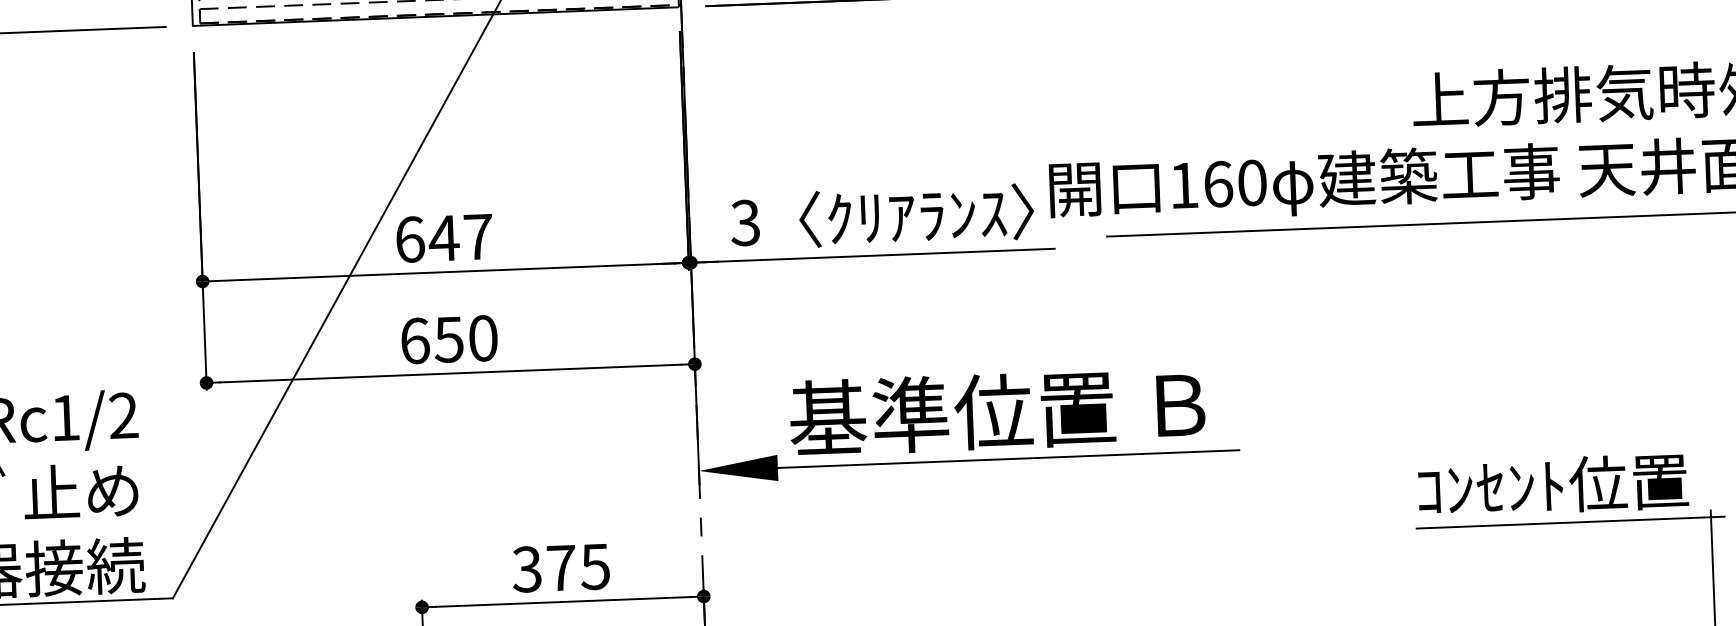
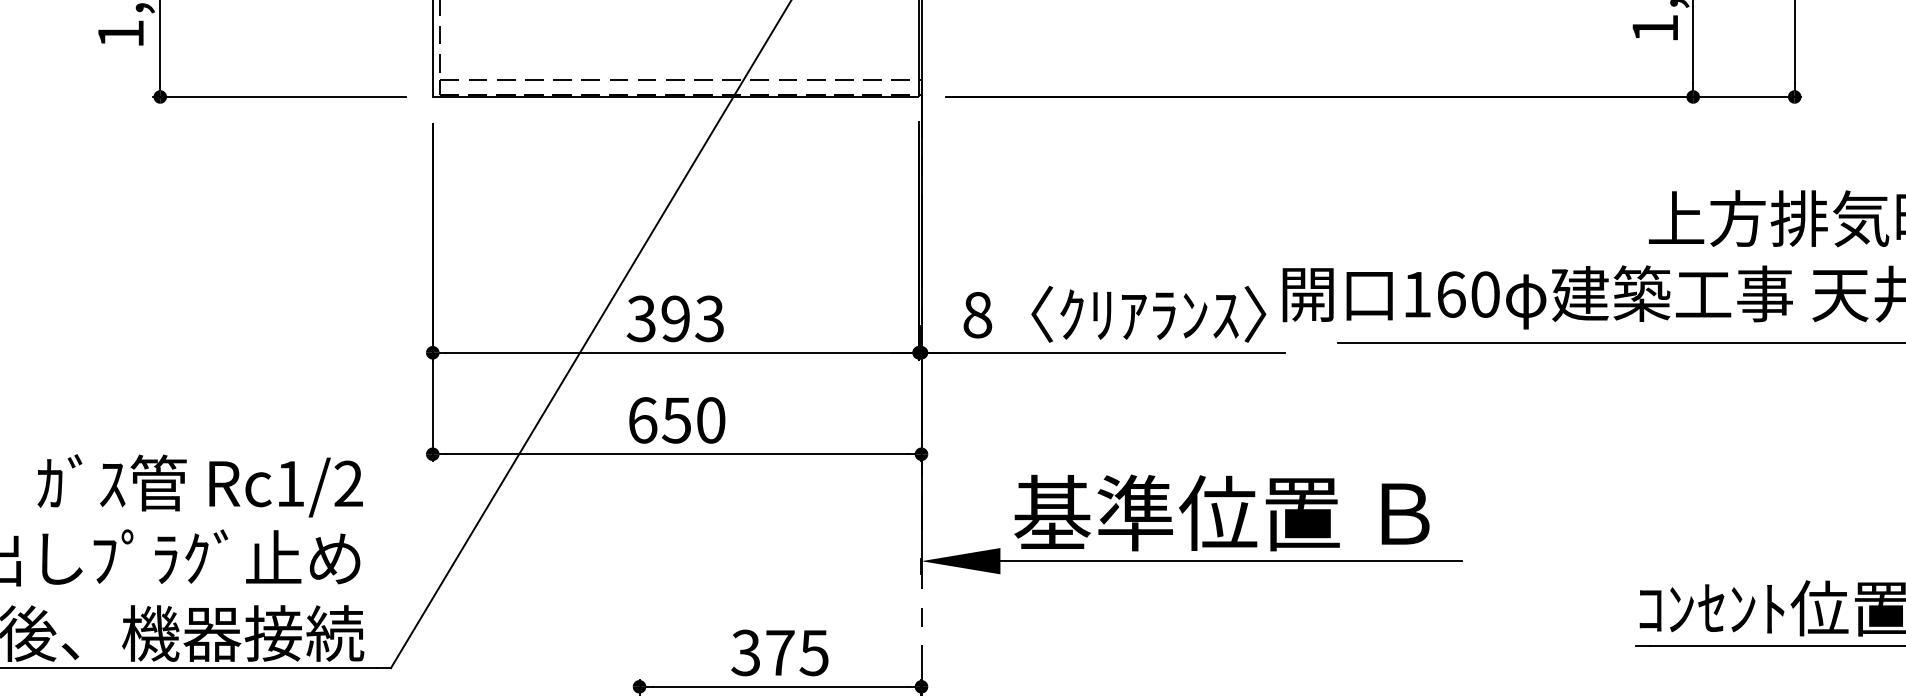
text: (745, 222) -> (977, 314), 3 -> 8
text: (443, 237) -> (675, 318), 647 -> 393

